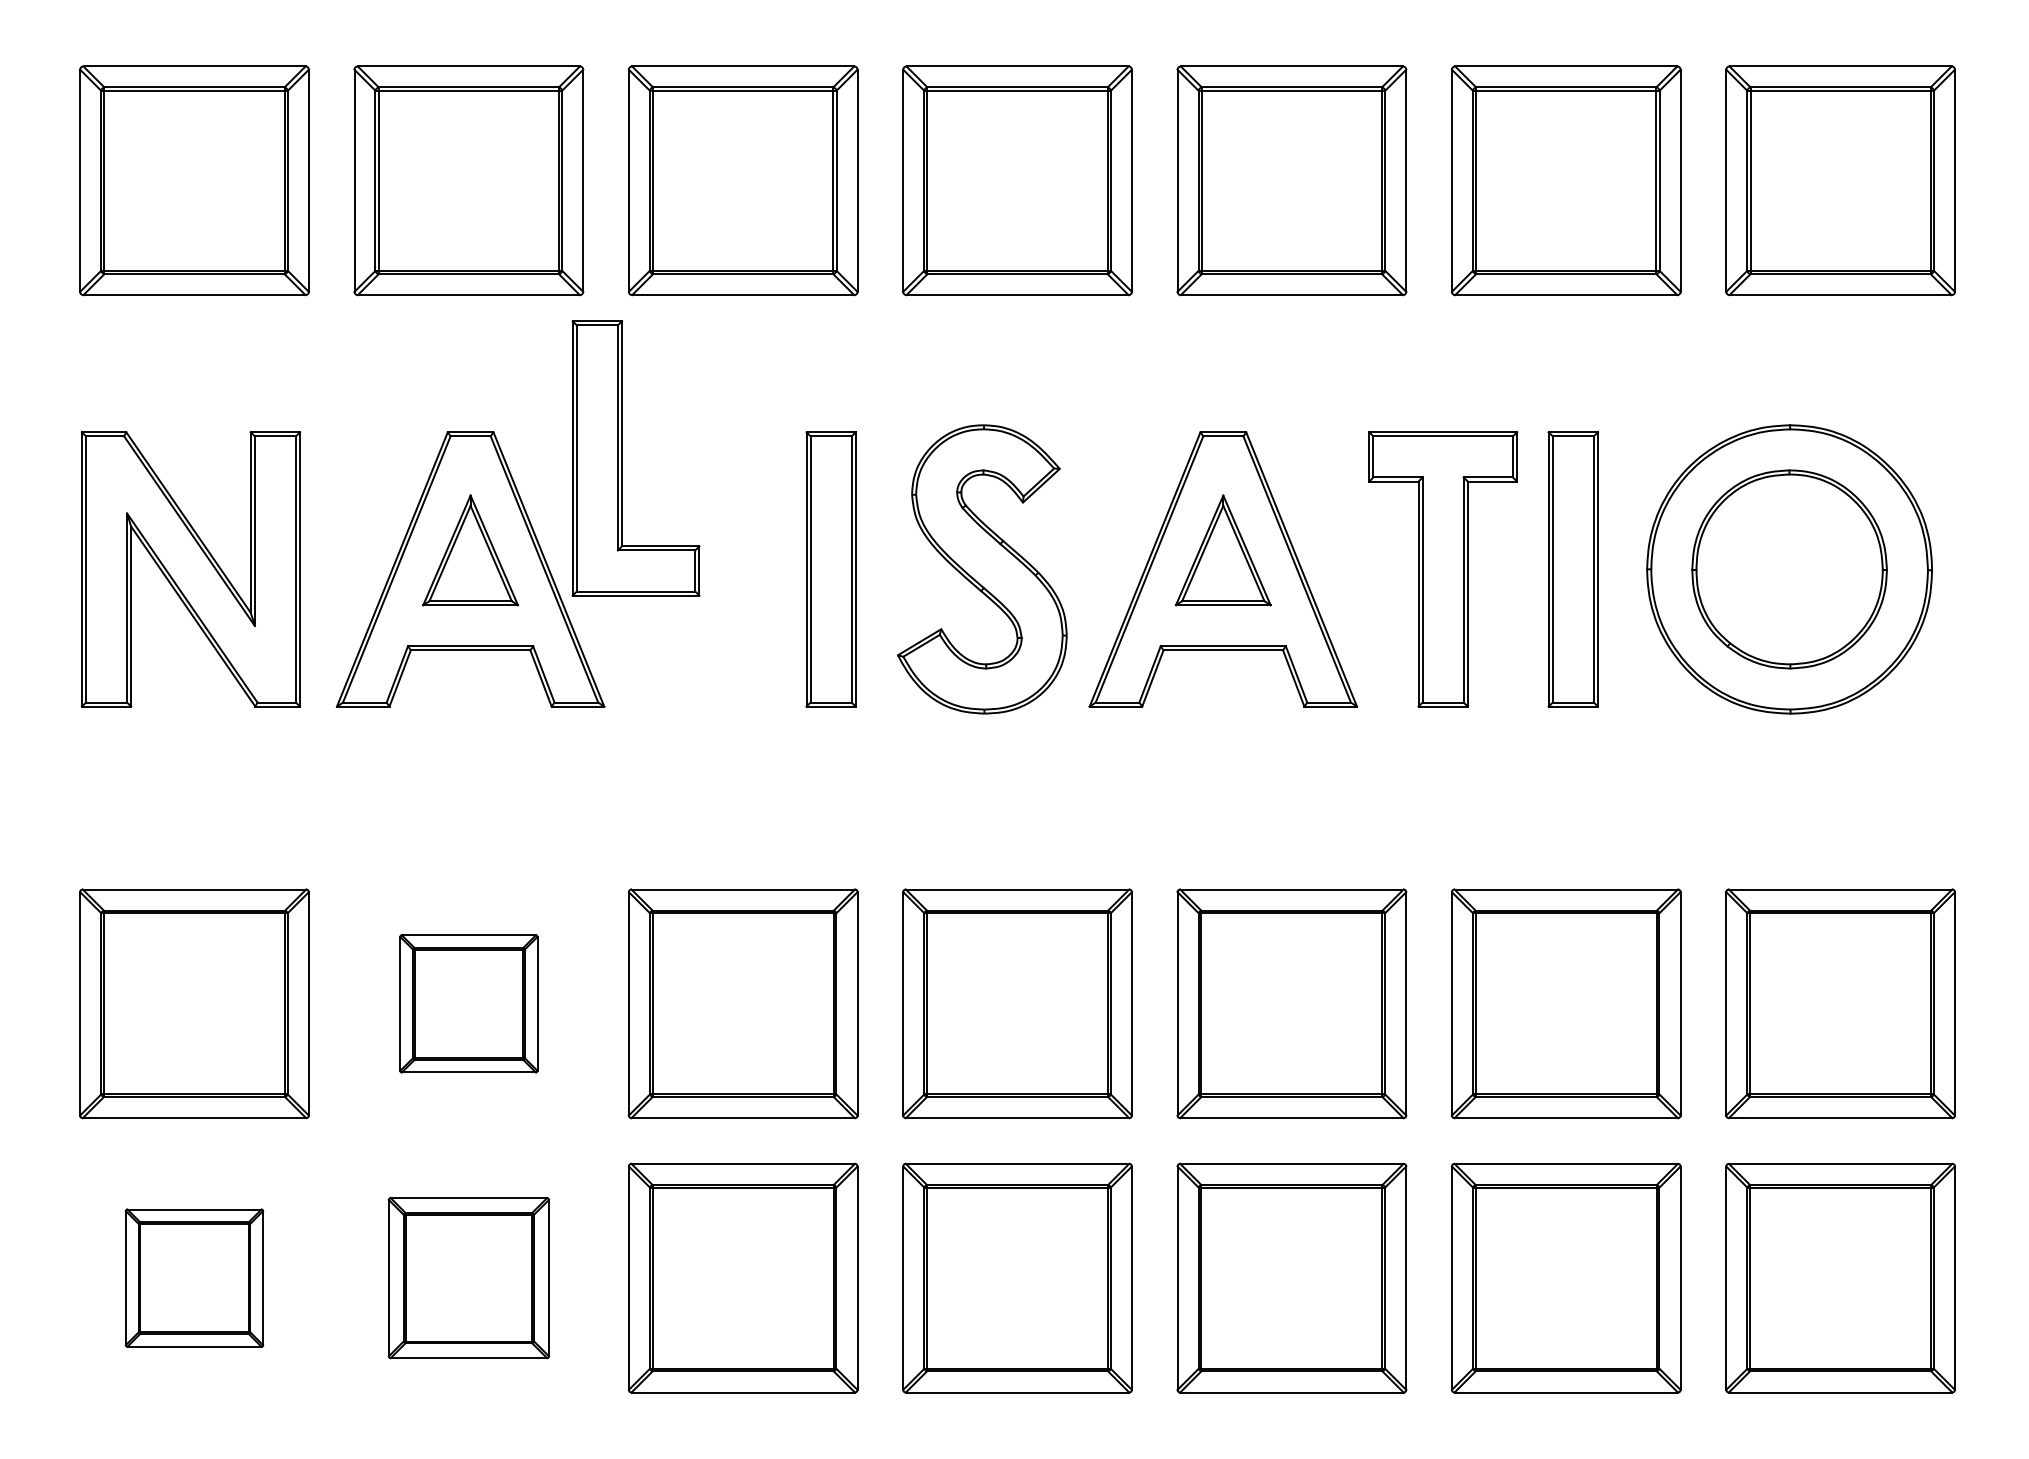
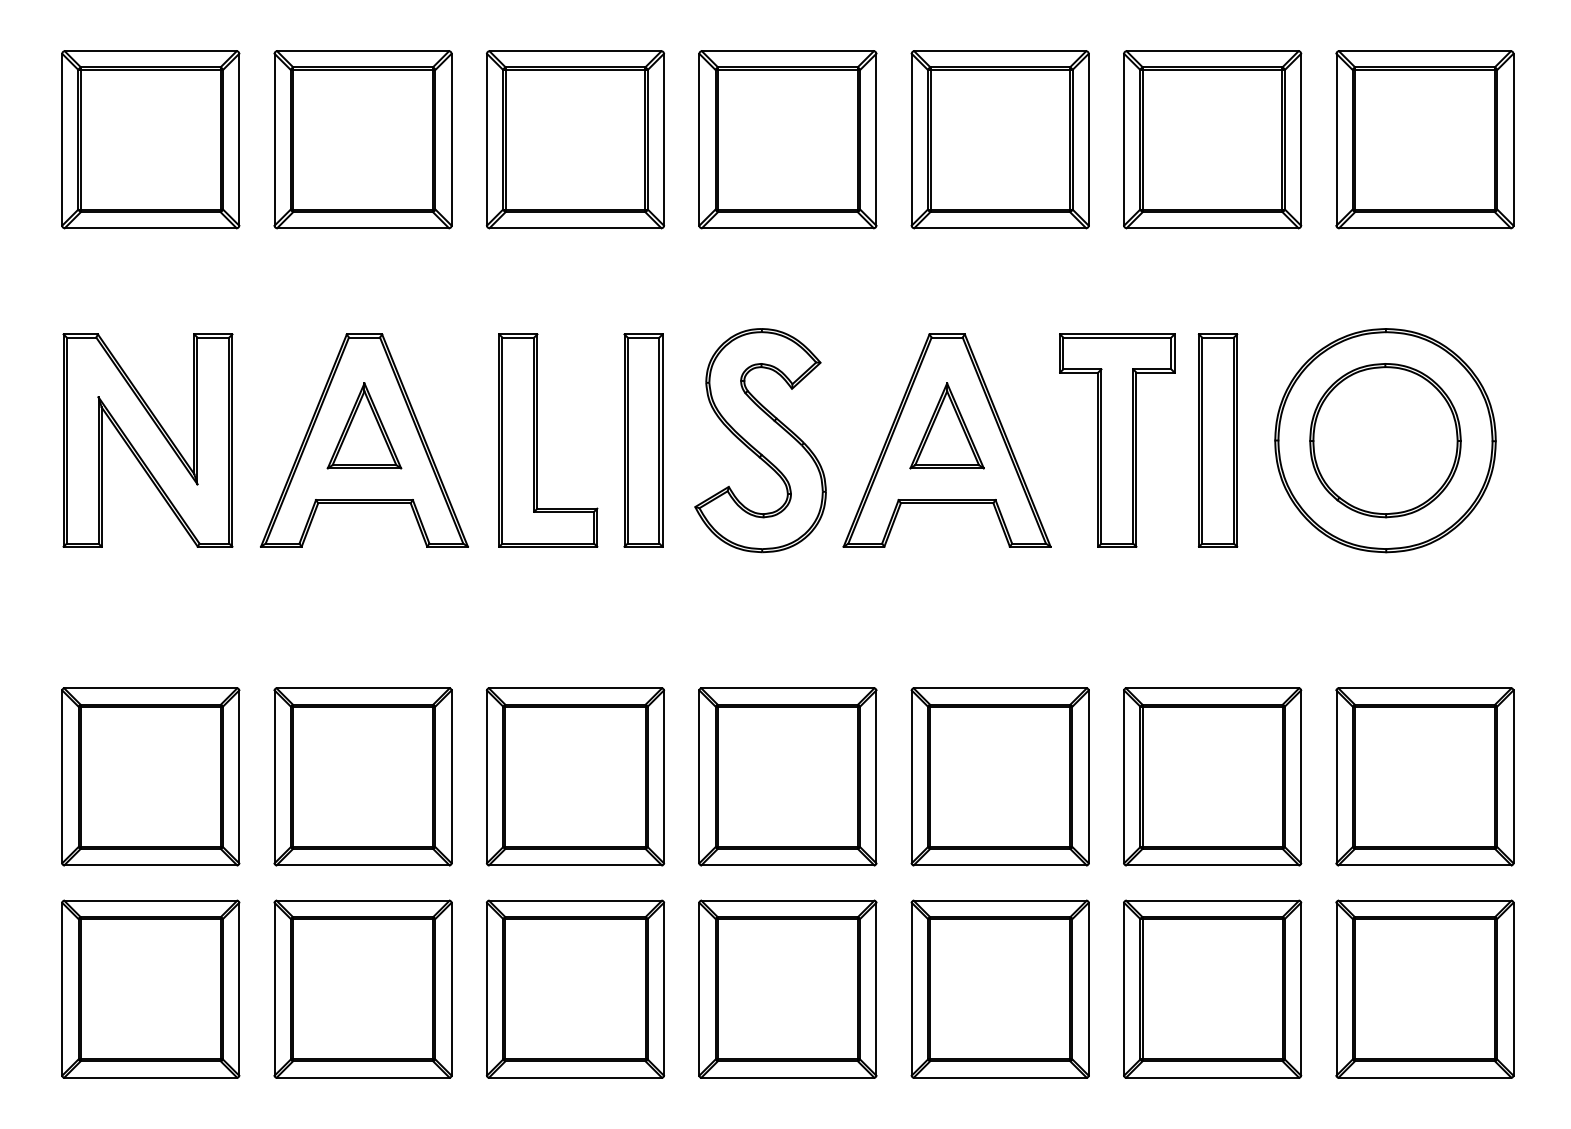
part: (622, 458) -> (537, 440), moved
part: (468, 1003) -> (362, 776), size x1.67
part: (194, 1277) -> (150, 988), size x1.67
part: (468, 1277) -> (362, 988), size x1.43

